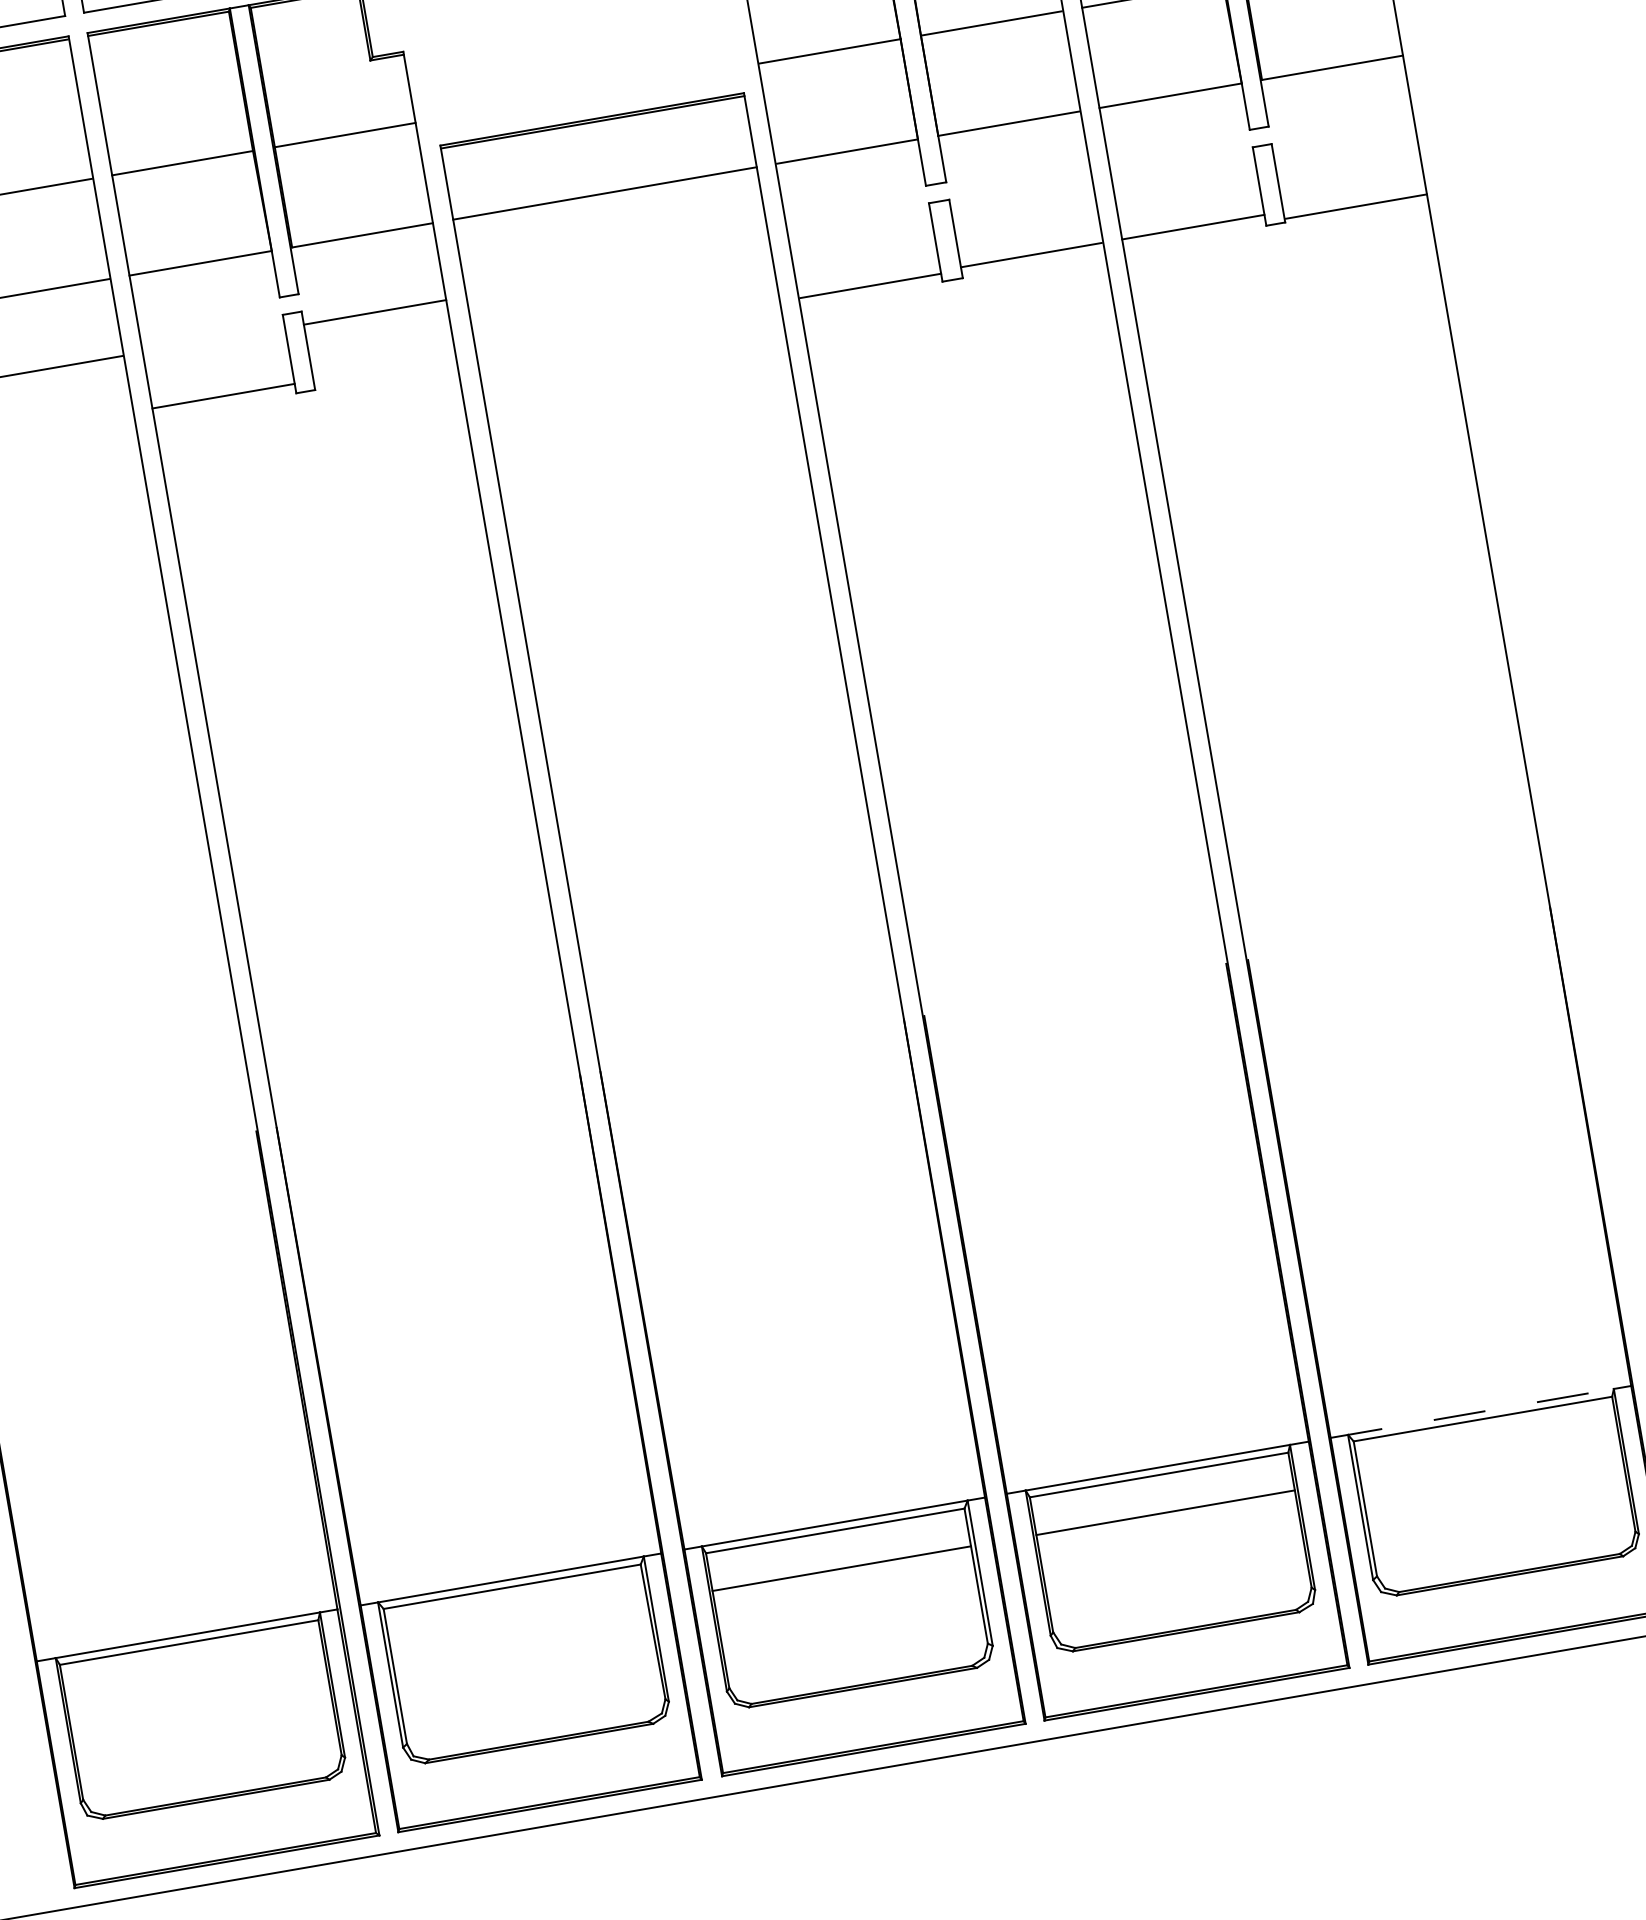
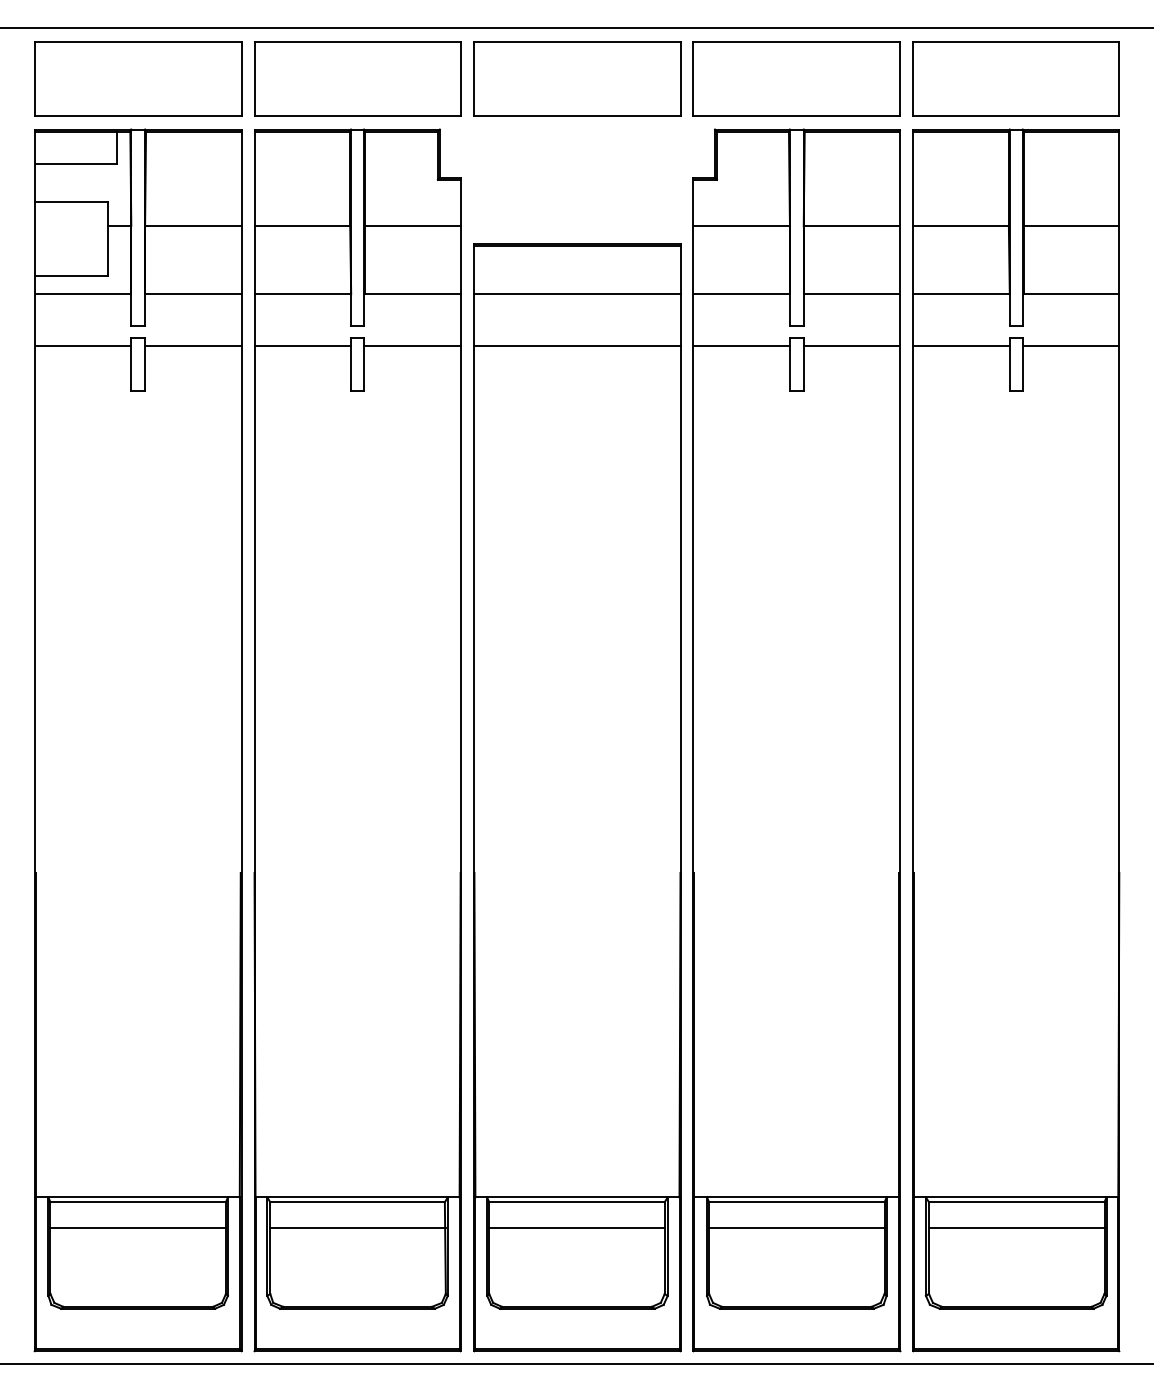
line: (1356, 206) -> (1071, 346), moved
line: (1193, 227) -> (961, 346), moved
line: (1031, 255) -> (851, 346), moved
line: (618, 270) -> (577, 346), added
line: (869, 286) -> (741, 346), moved
line: (223, 396) -> (302, 346), moved
line: (1472, 1413) -> (1010, 1197), dashed -> solid
line: (1488, 1456) -> (1016, 1227), added
line: (518, 1623) -> (357, 1227), added
line: (194, 1679) -> (137, 1227), added

